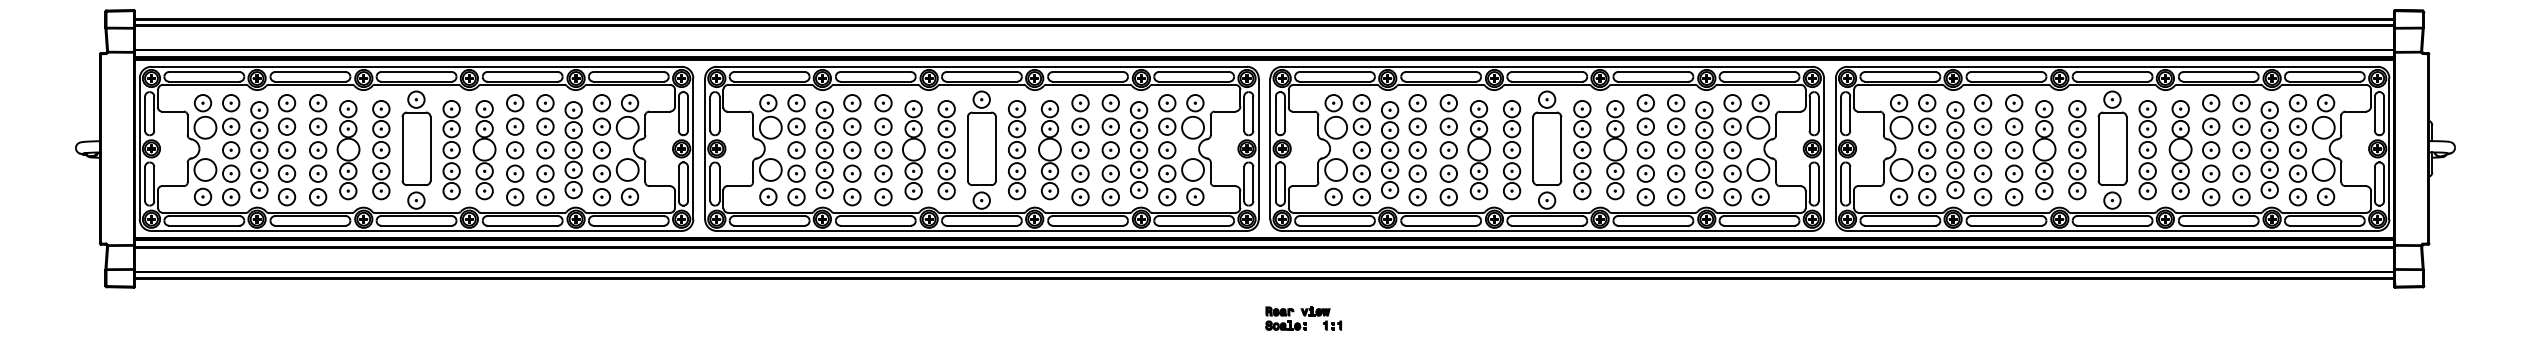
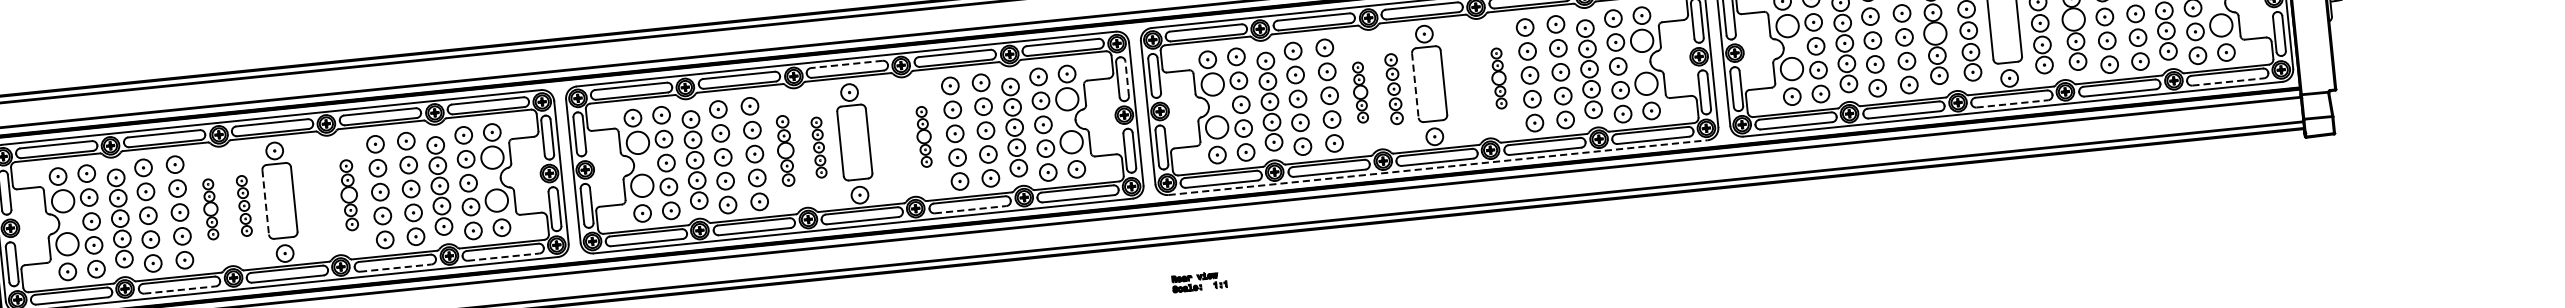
line: (981, 72) -> (846, 64), solid -> dashed
line: (1253, 113) -> (1127, 78), solid -> dashed
line: (402, 148) -> (265, 202), solid -> dashed
line: (1533, 148) -> (1415, 85), solid -> dashed
part: (348, 150) -> (210, 209), size x0.6
part: (381, 150) -> (244, 206), size x0.6
part: (451, 150) -> (315, 198), removed
part: (484, 150) -> (349, 195), size x0.7
part: (913, 150) -> (785, 151), size x0.7
part: (946, 150) -> (818, 147), size x0.6
part: (1016, 150) -> (890, 140), removed
part: (1049, 150) -> (923, 137), size x0.6
part: (1479, 150) -> (1360, 92), size x0.6
part: (1512, 150) -> (1394, 89), size x0.7
part: (1582, 150) -> (1465, 82), removed
part: (1615, 150) -> (1499, 78), size x0.6
line: (310, 225) -> (180, 289), solid -> dashed
line: (523, 225) -> (396, 267), solid -> dashed
line: (629, 225) -> (504, 256), solid -> dashed
line: (1088, 225) -> (971, 209), solid -> dashed
line: (2113, 225) -> (2013, 103), solid -> dashed
line: (2325, 225) -> (2228, 81), solid -> dashed
line: (1547, 230) -> (1438, 167), solid -> dashed
part: (1303, 318) -> (1199, 281), size x0.7

